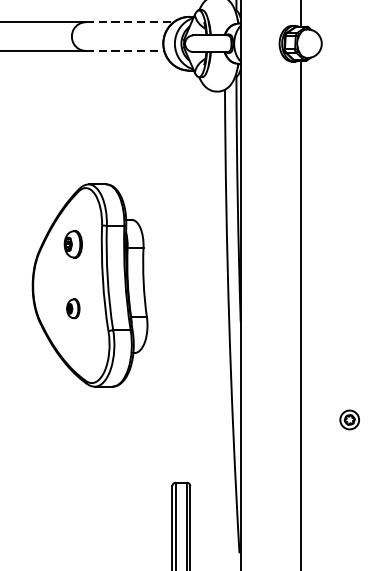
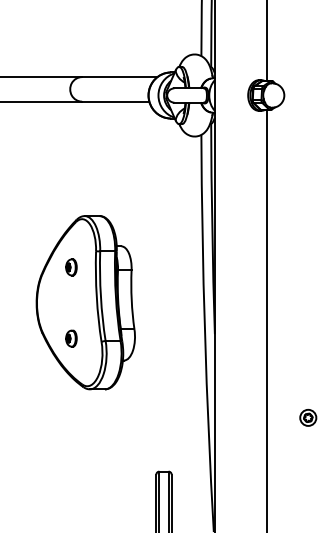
line: (129, 22) -> (119, 77), dashed -> solid
line: (124, 50) -> (115, 101), dashed -> solid
part: (73, 244) -> (71, 267), size x0.71
part: (73, 308) -> (71, 338), moved

